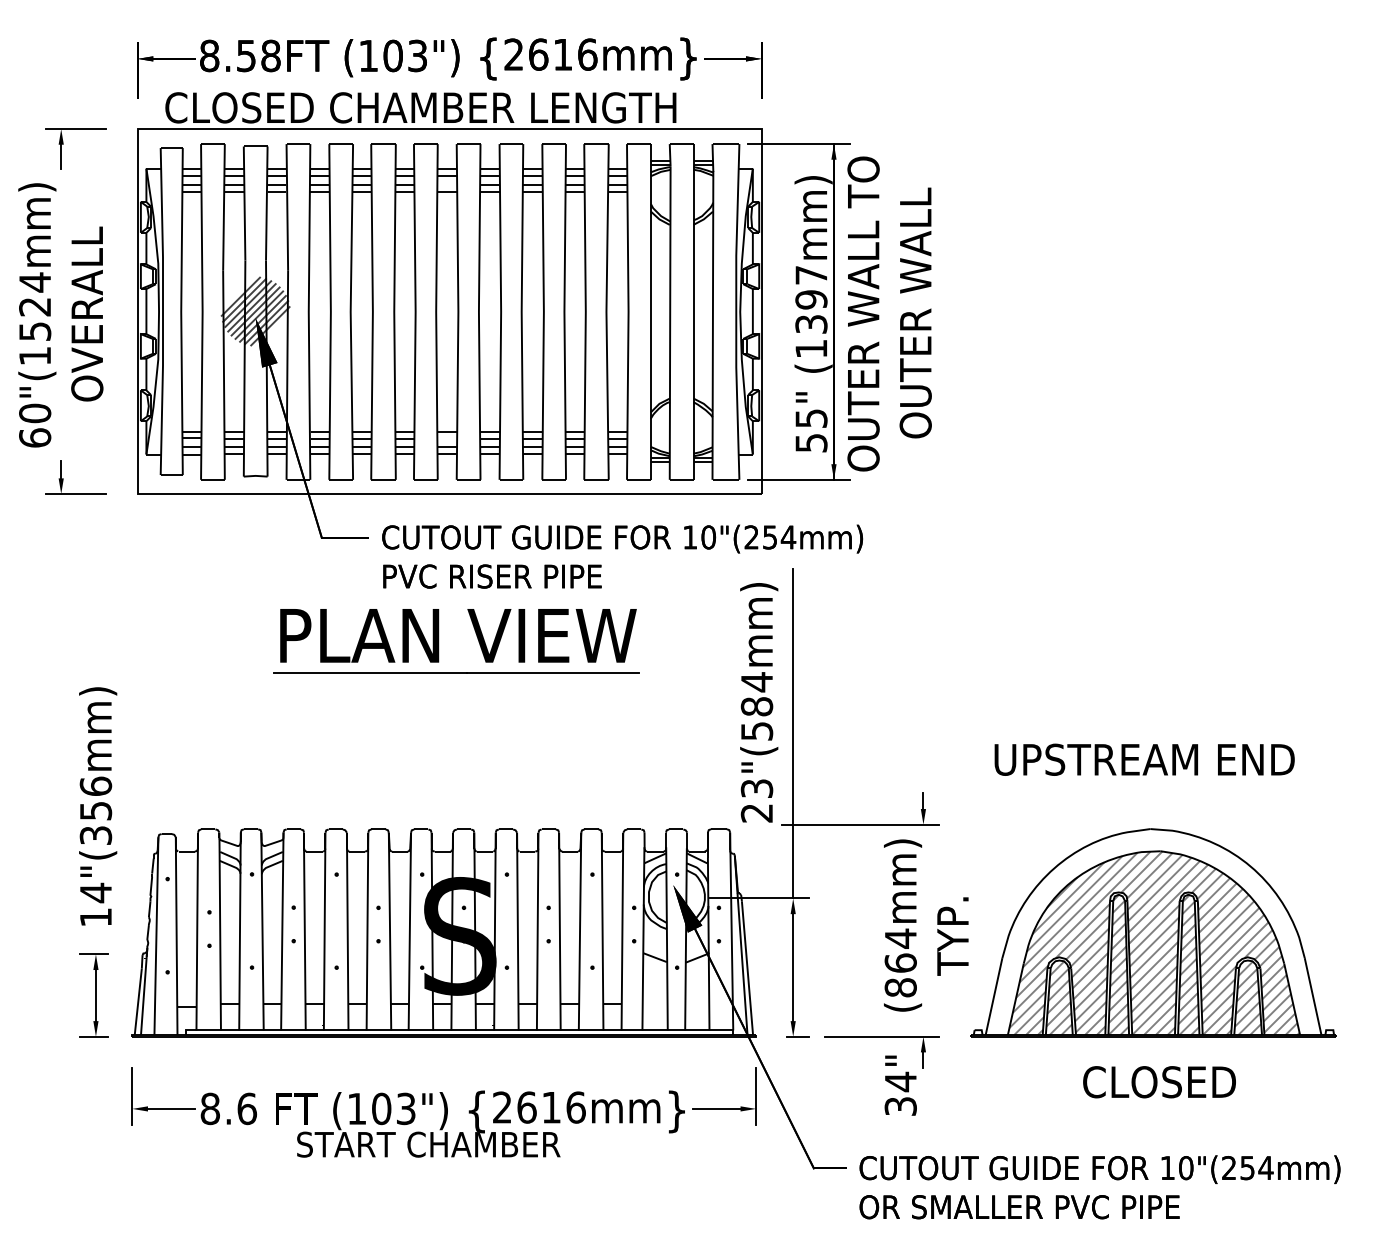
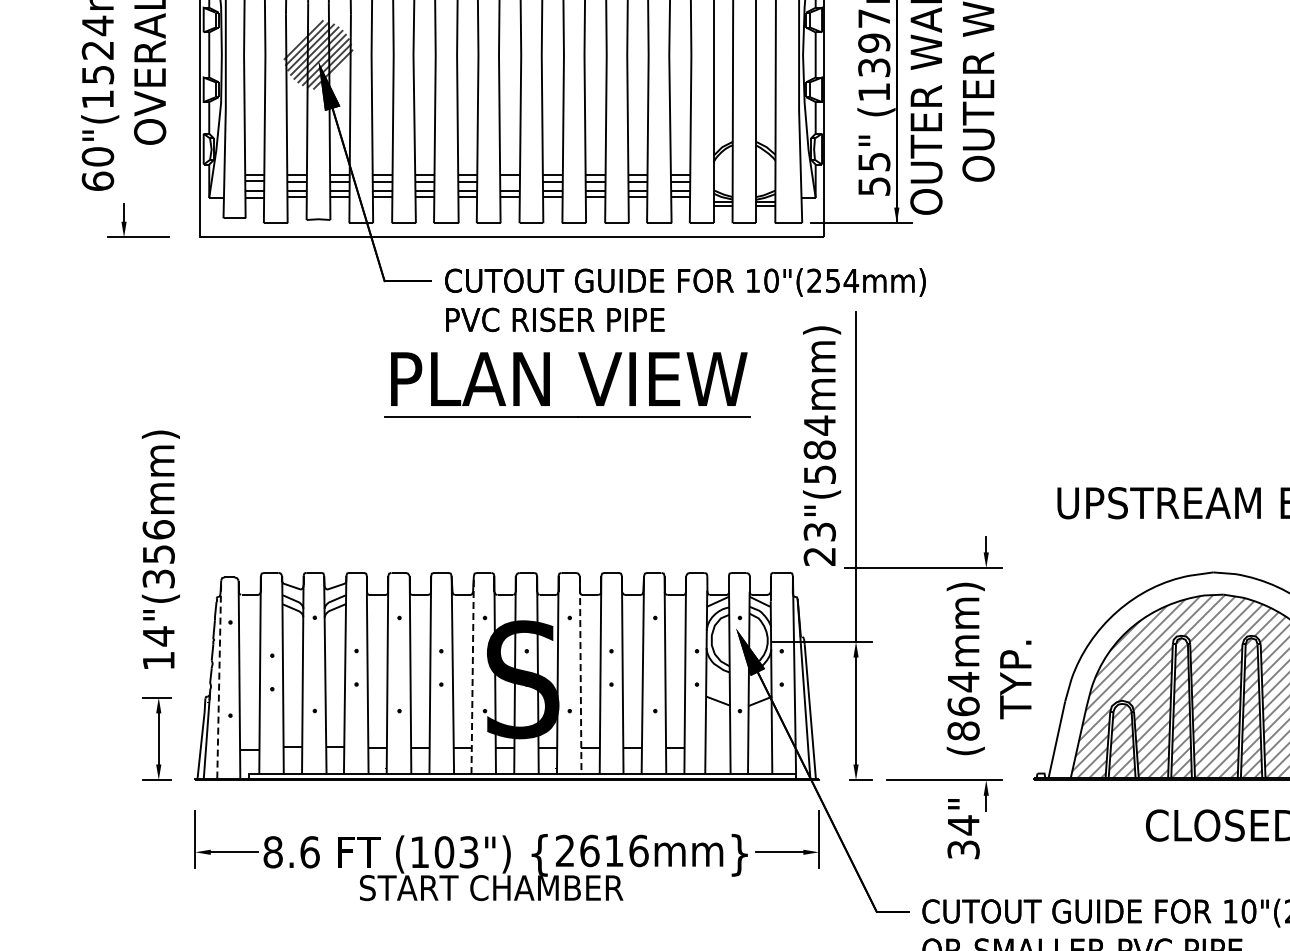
part: (439, 641) -> (550, 384), moved
line: (409, 931) -> (472, 674), solid -> dashed
line: (517, 931) -> (580, 674), solid -> dashed
line: (156, 935) -> (219, 678), solid -> dashed

